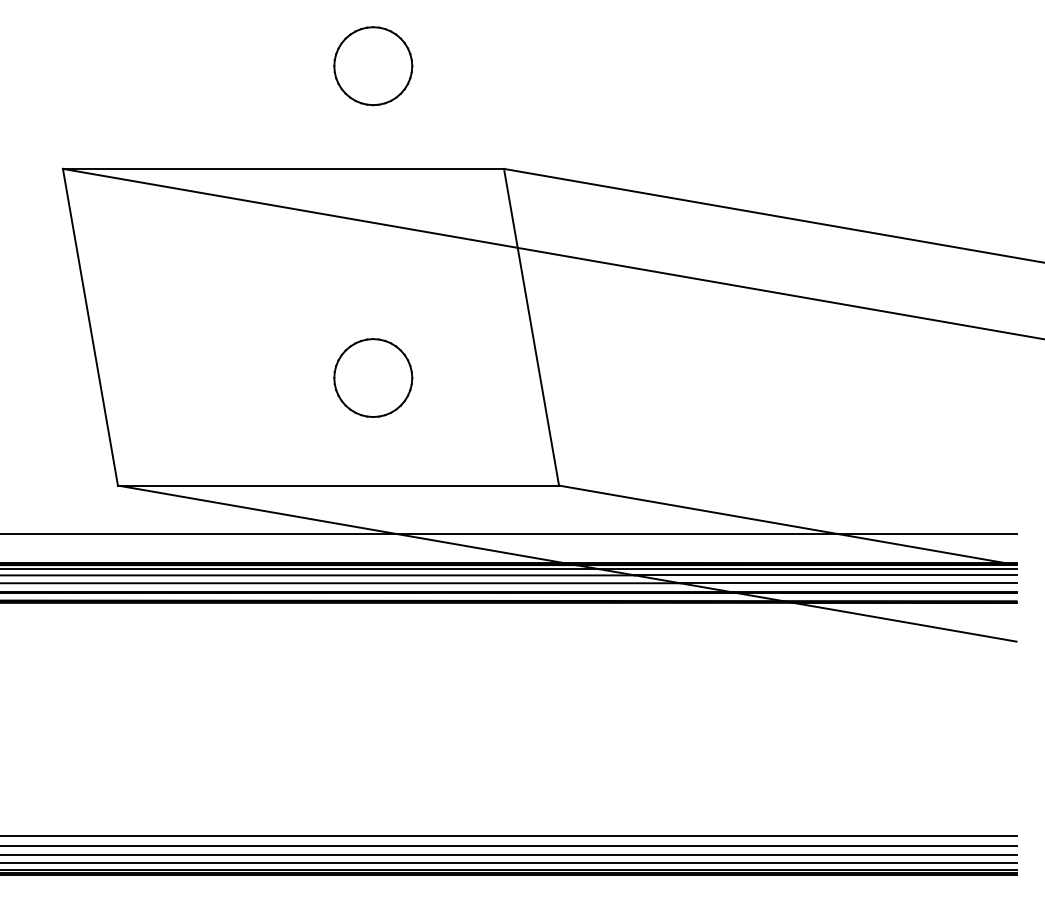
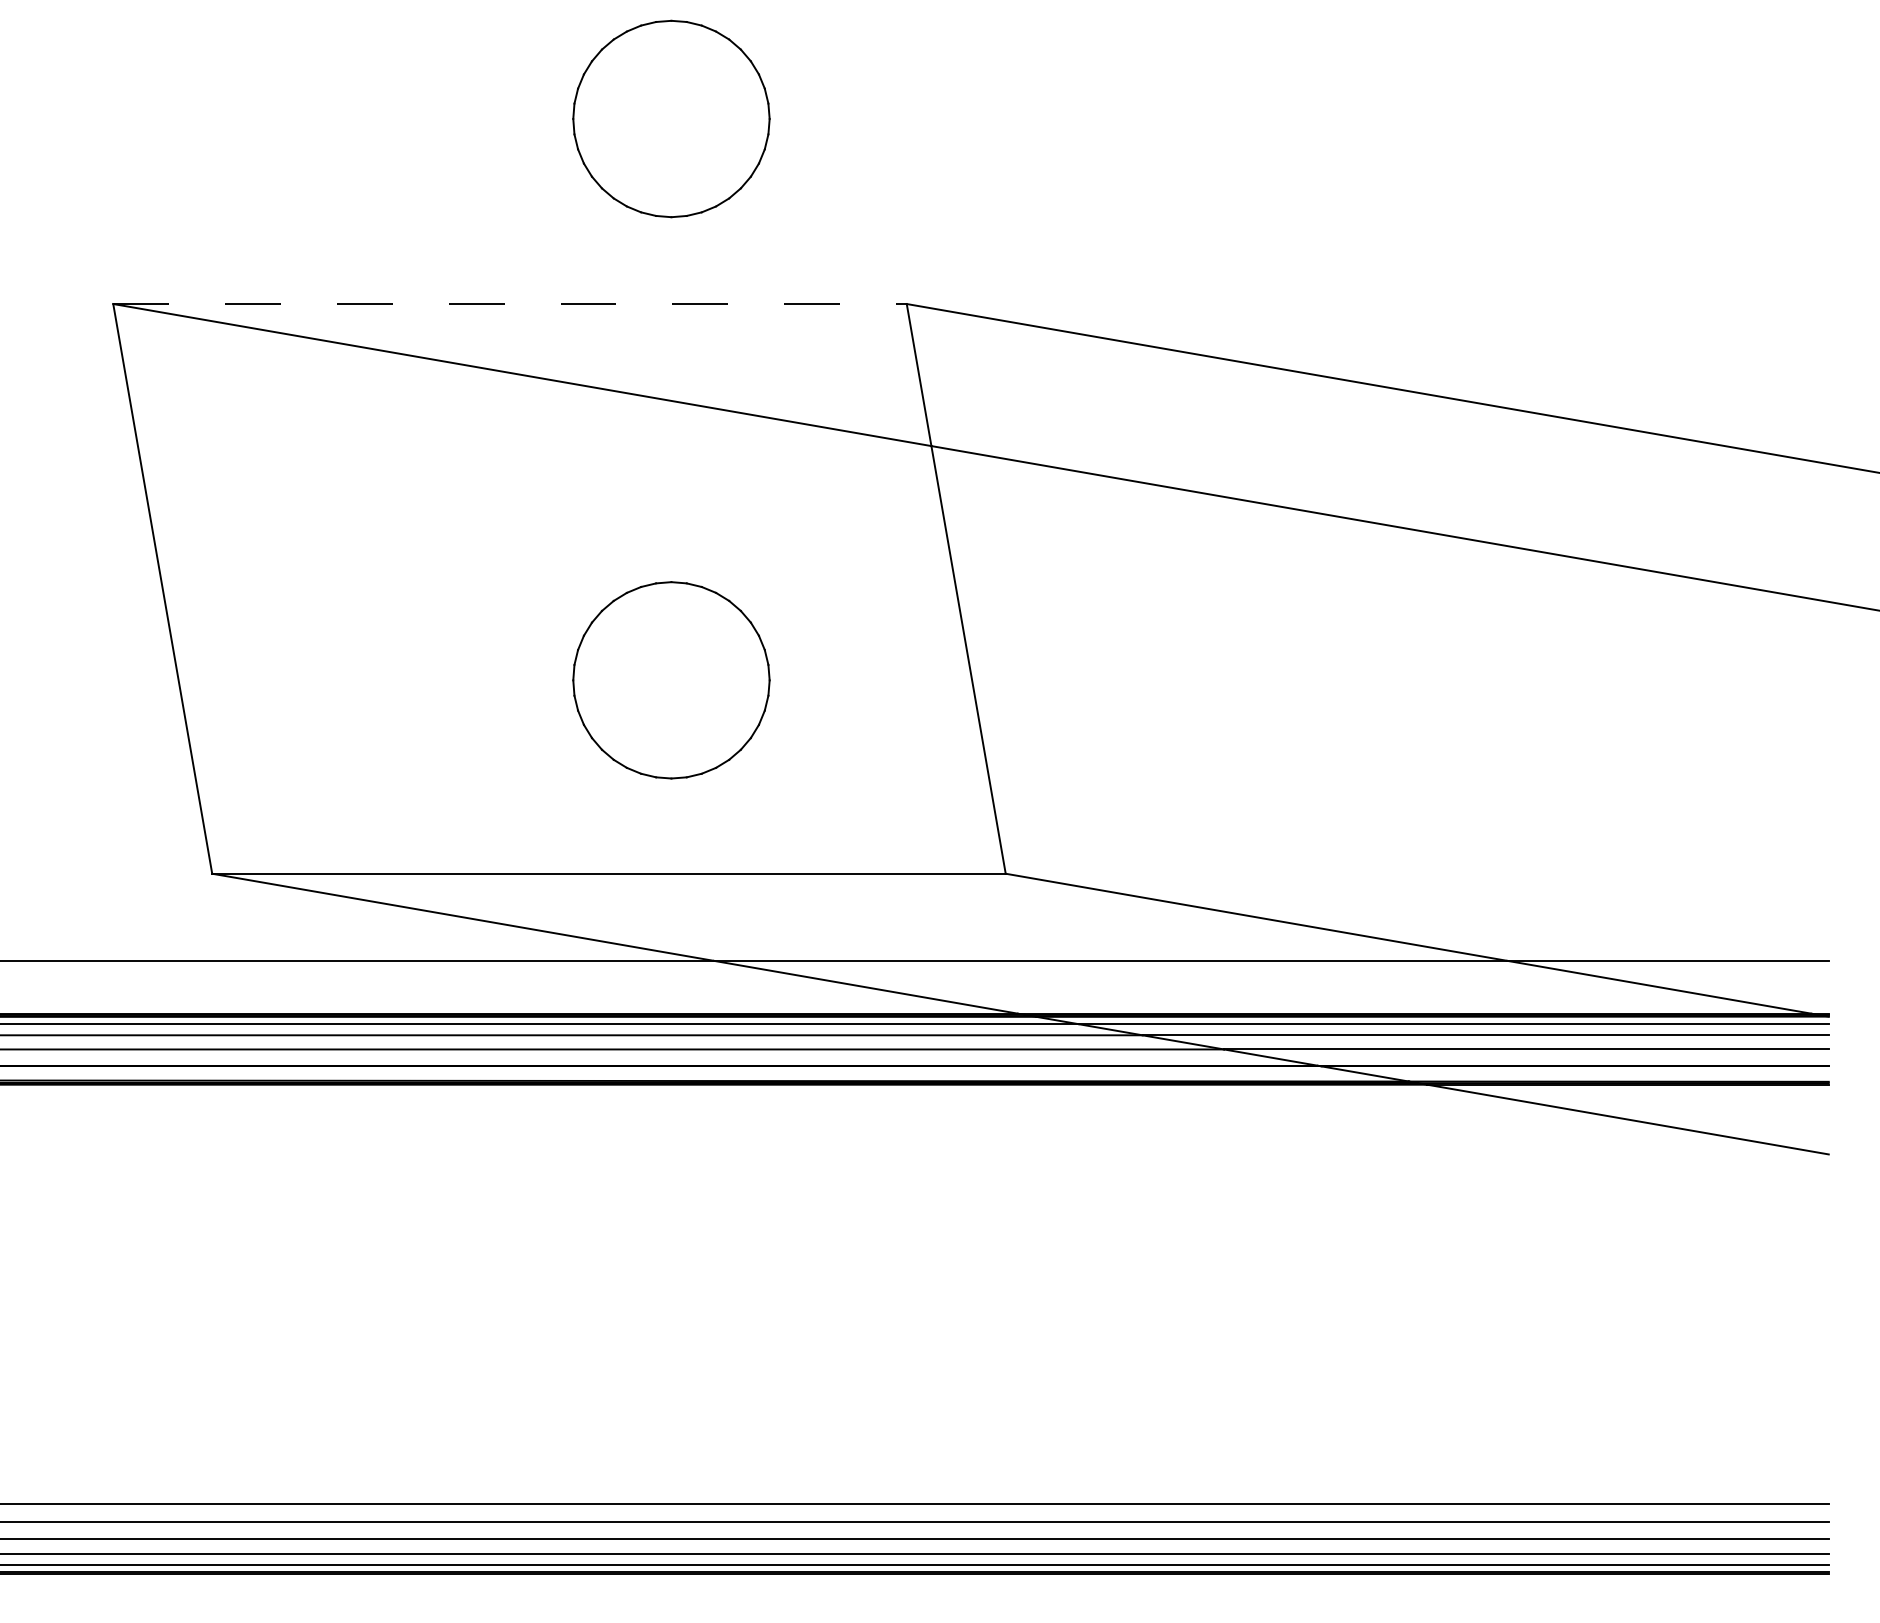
part: (373, 66) -> (671, 119), size x1.4
line: (283, 168) -> (510, 303), solid -> dashed
part: (373, 377) -> (671, 679), size x1.4

